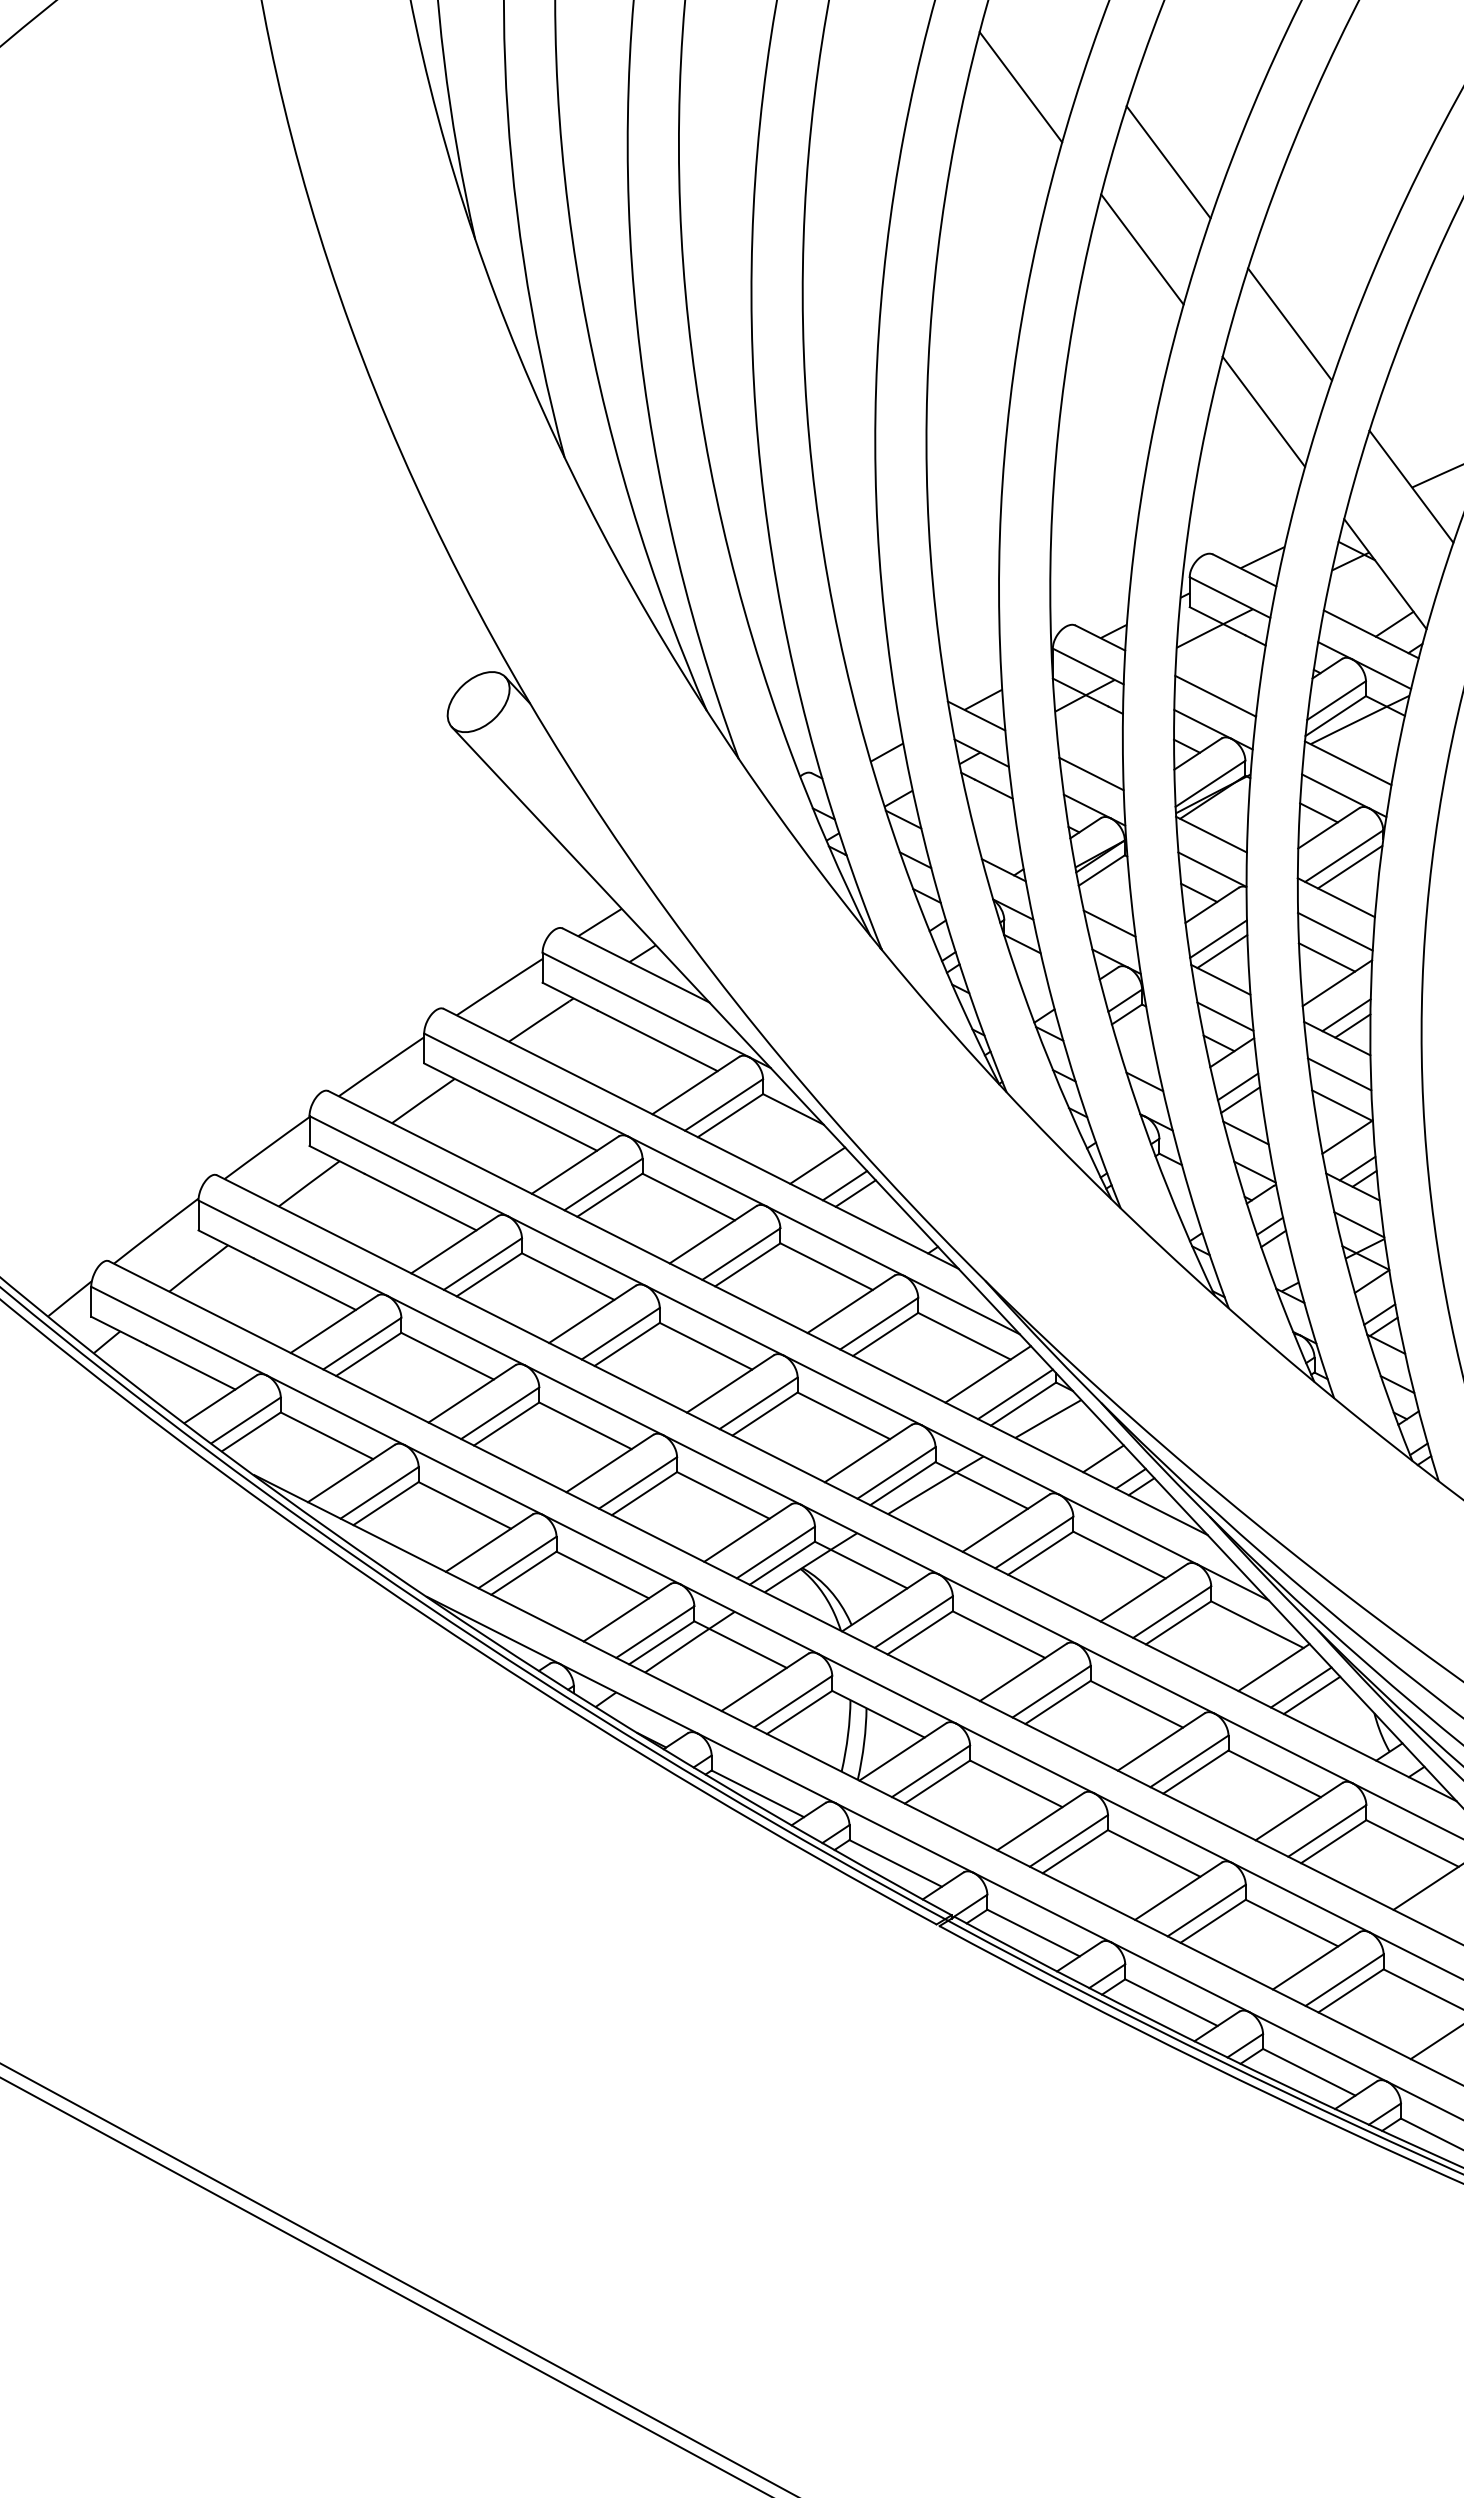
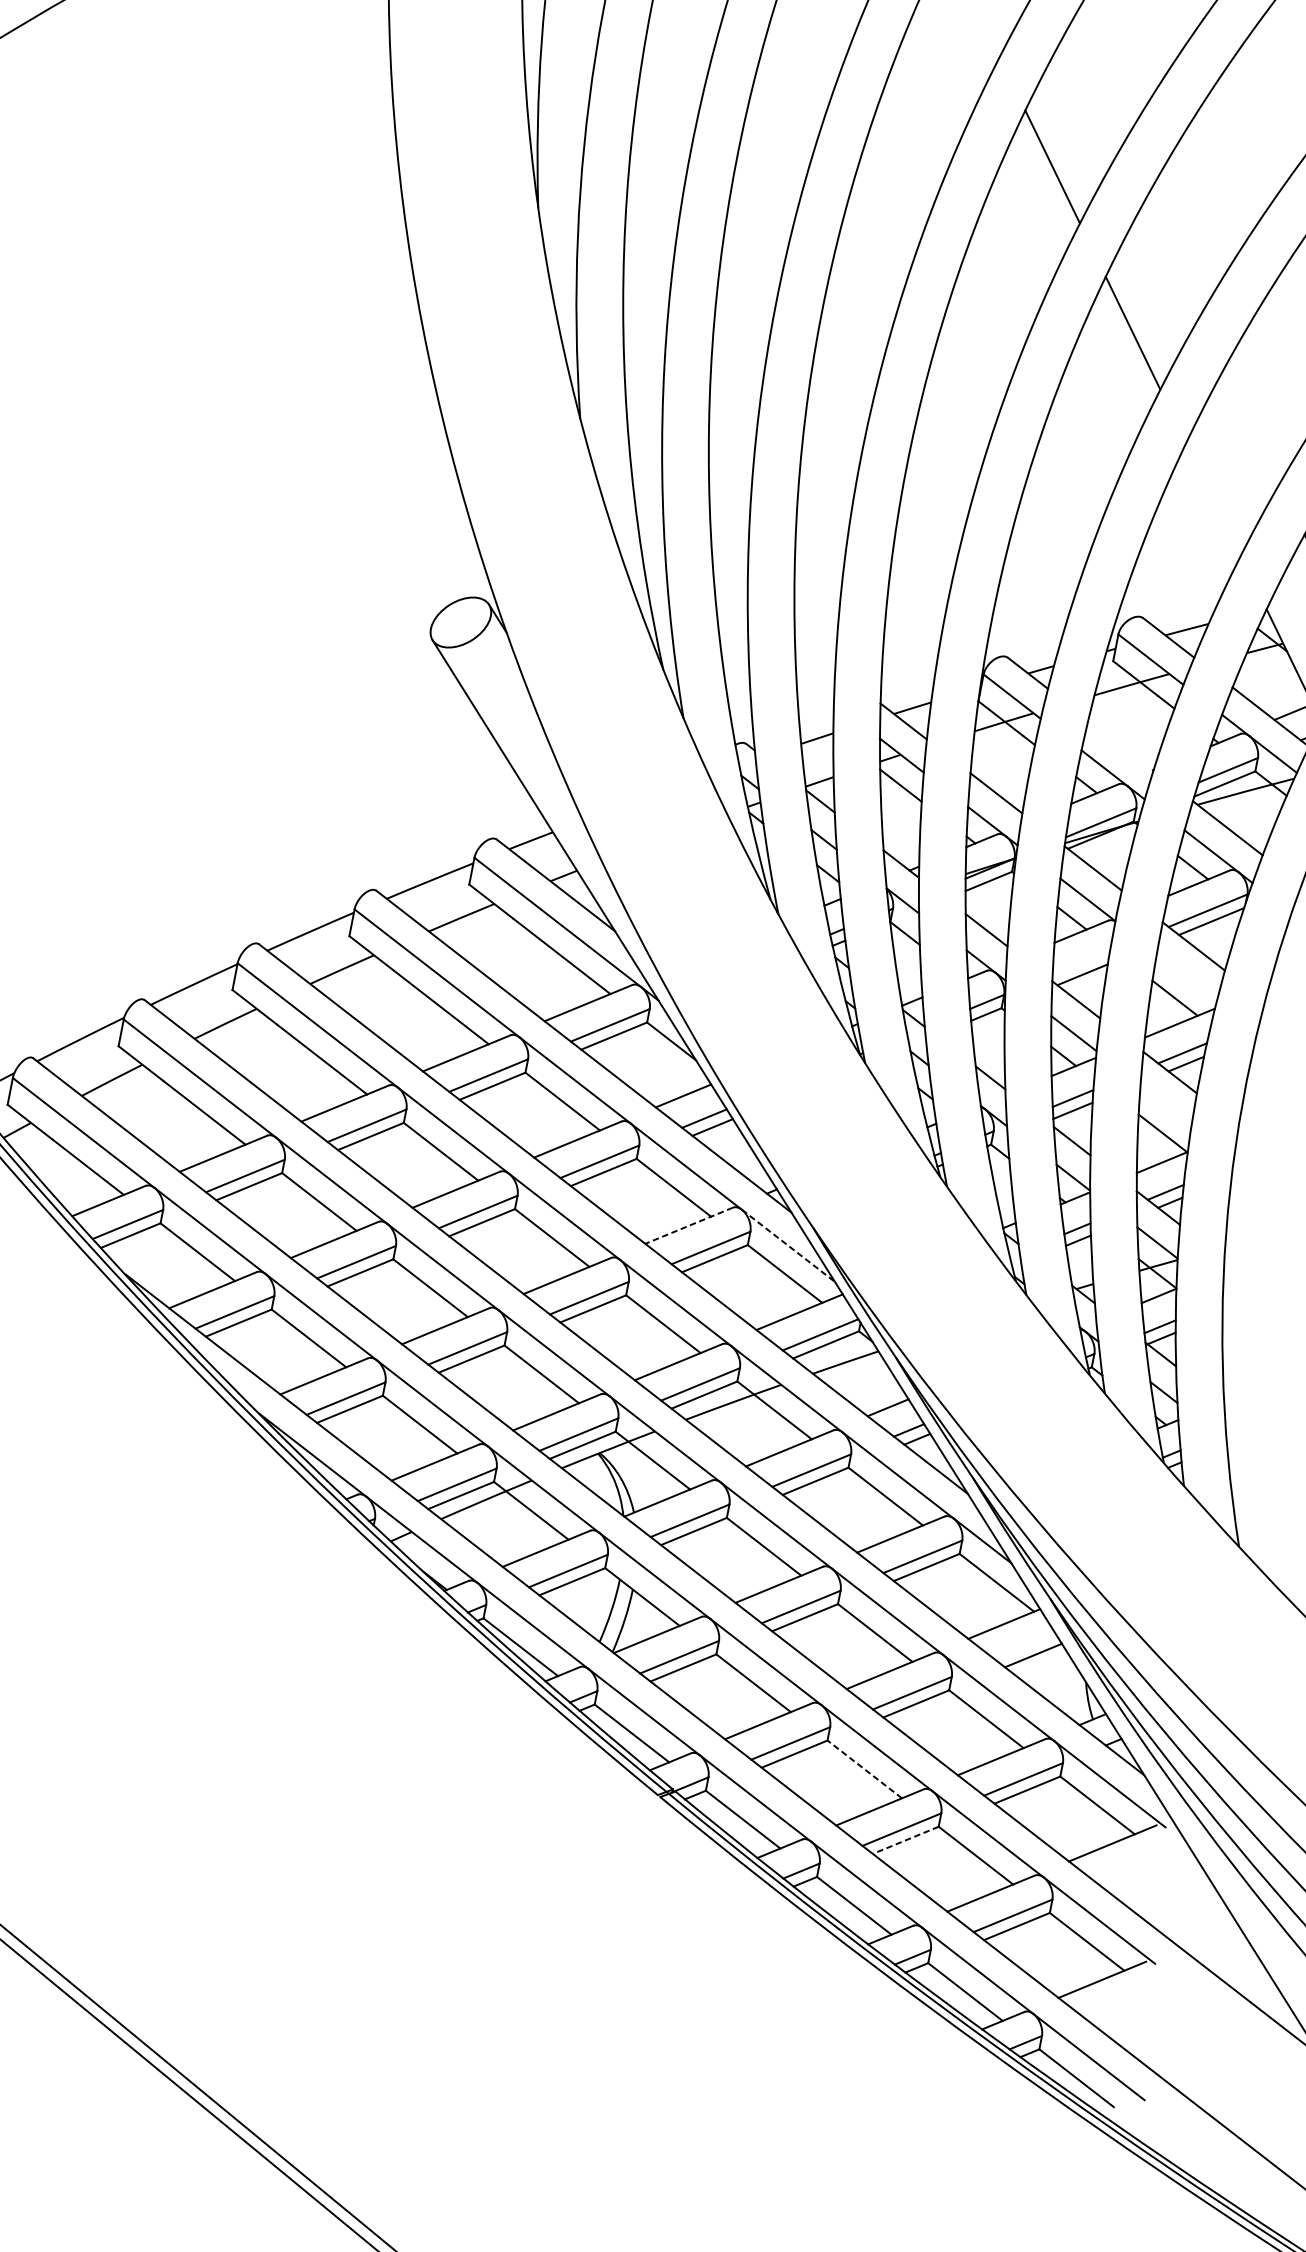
line: (1168, 162) -> (1171, 259), removed
line: (1289, 324) -> (1251, 425), removed
line: (1263, 411) -> (1213, 499), removed
line: (1215, 695) -> (1120, 744), removed
line: (1335, 931) -> (1187, 976), removed
line: (1218, 938) -> (1081, 962), removed
line: (1339, 1074) -> (1165, 1105), removed
line: (850, 1304) -> (688, 1225), solid -> dashed
line: (962, 1305) -> (788, 1246), solid -> dashed
line: (1301, 1687) -> (1025, 1646), removed
line: (1154, 1853) -> (865, 1769), solid -> dashed
line: (1212, 1921) -> (905, 1840), solid -> dashed

